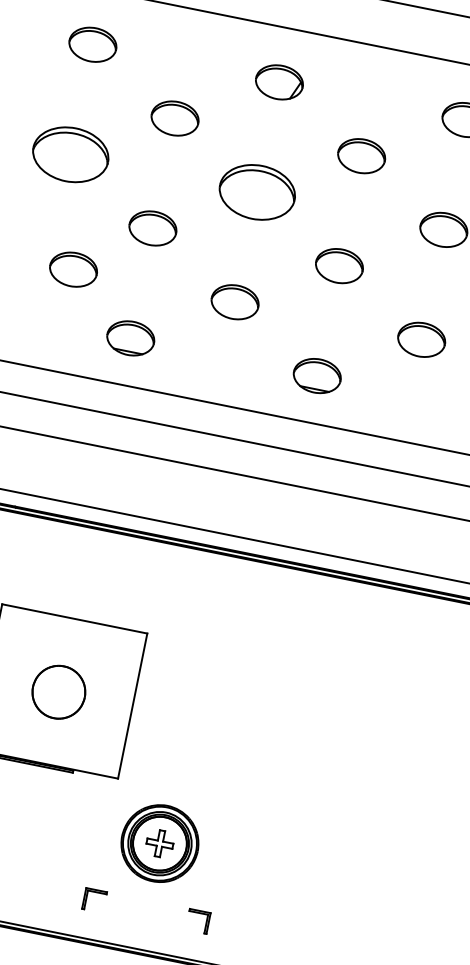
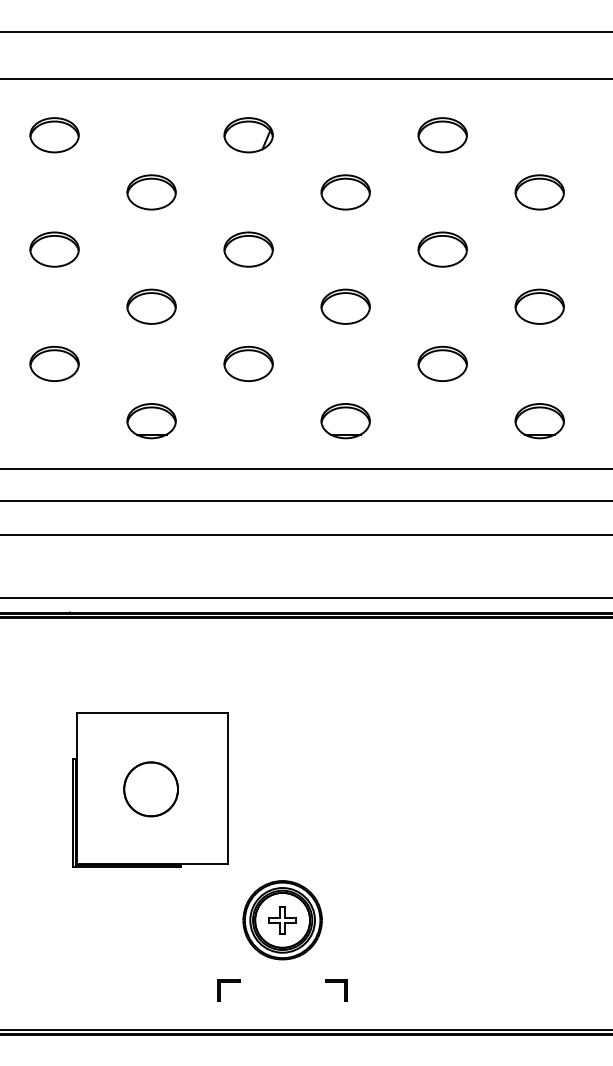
part: (70, 154) -> (54, 249), size x0.62
part: (257, 192) -> (248, 249), size x0.62
part: (73, 269) -> (54, 363), moved

